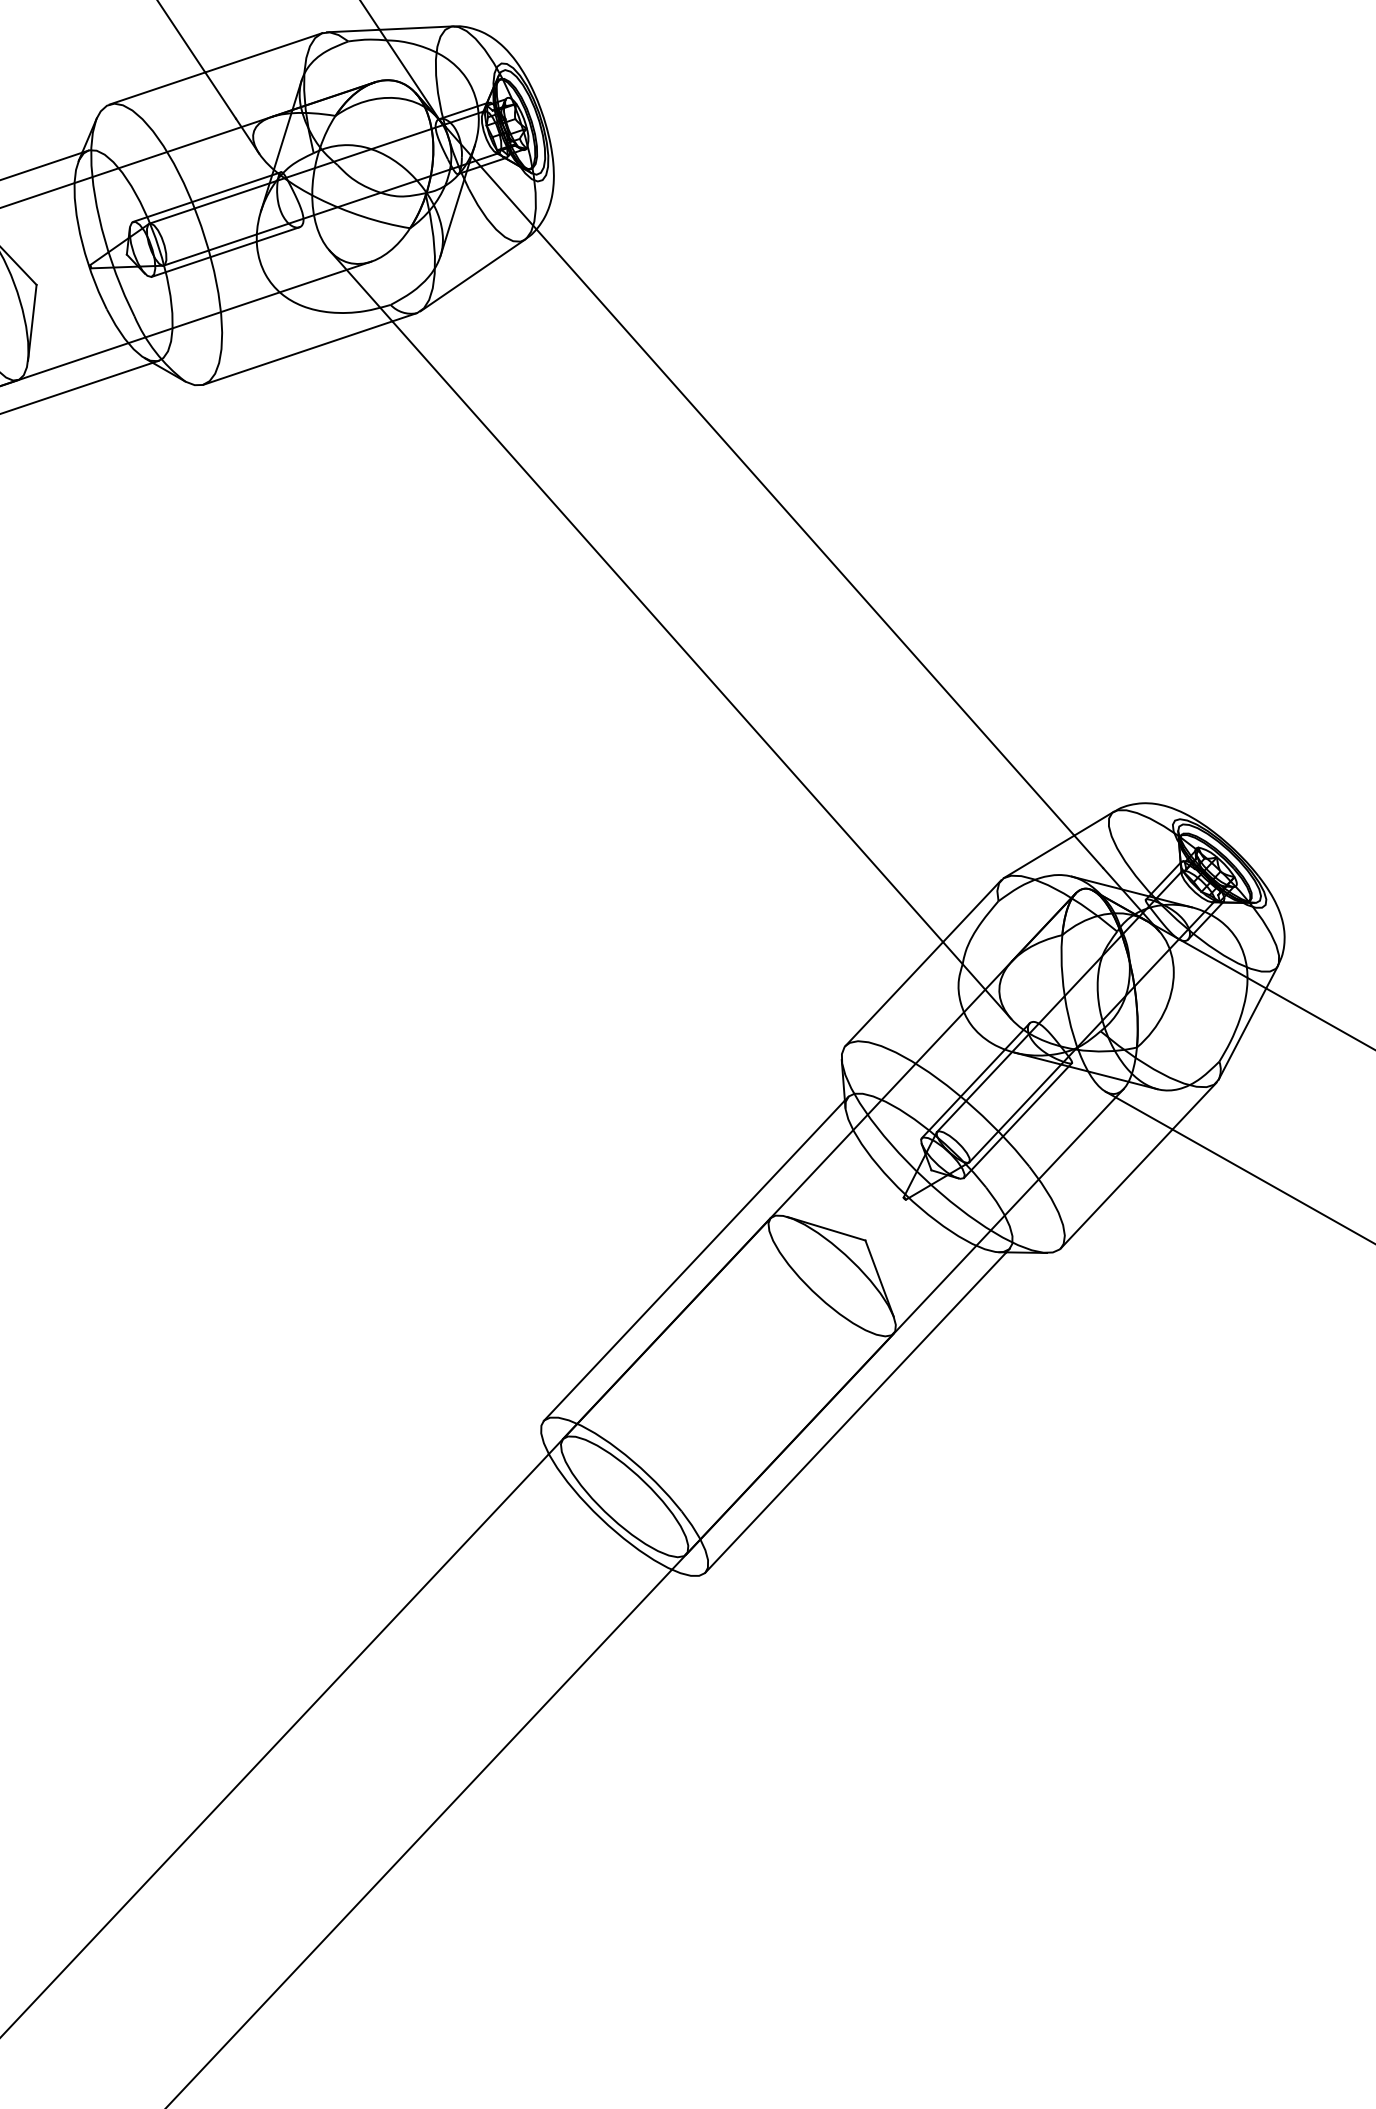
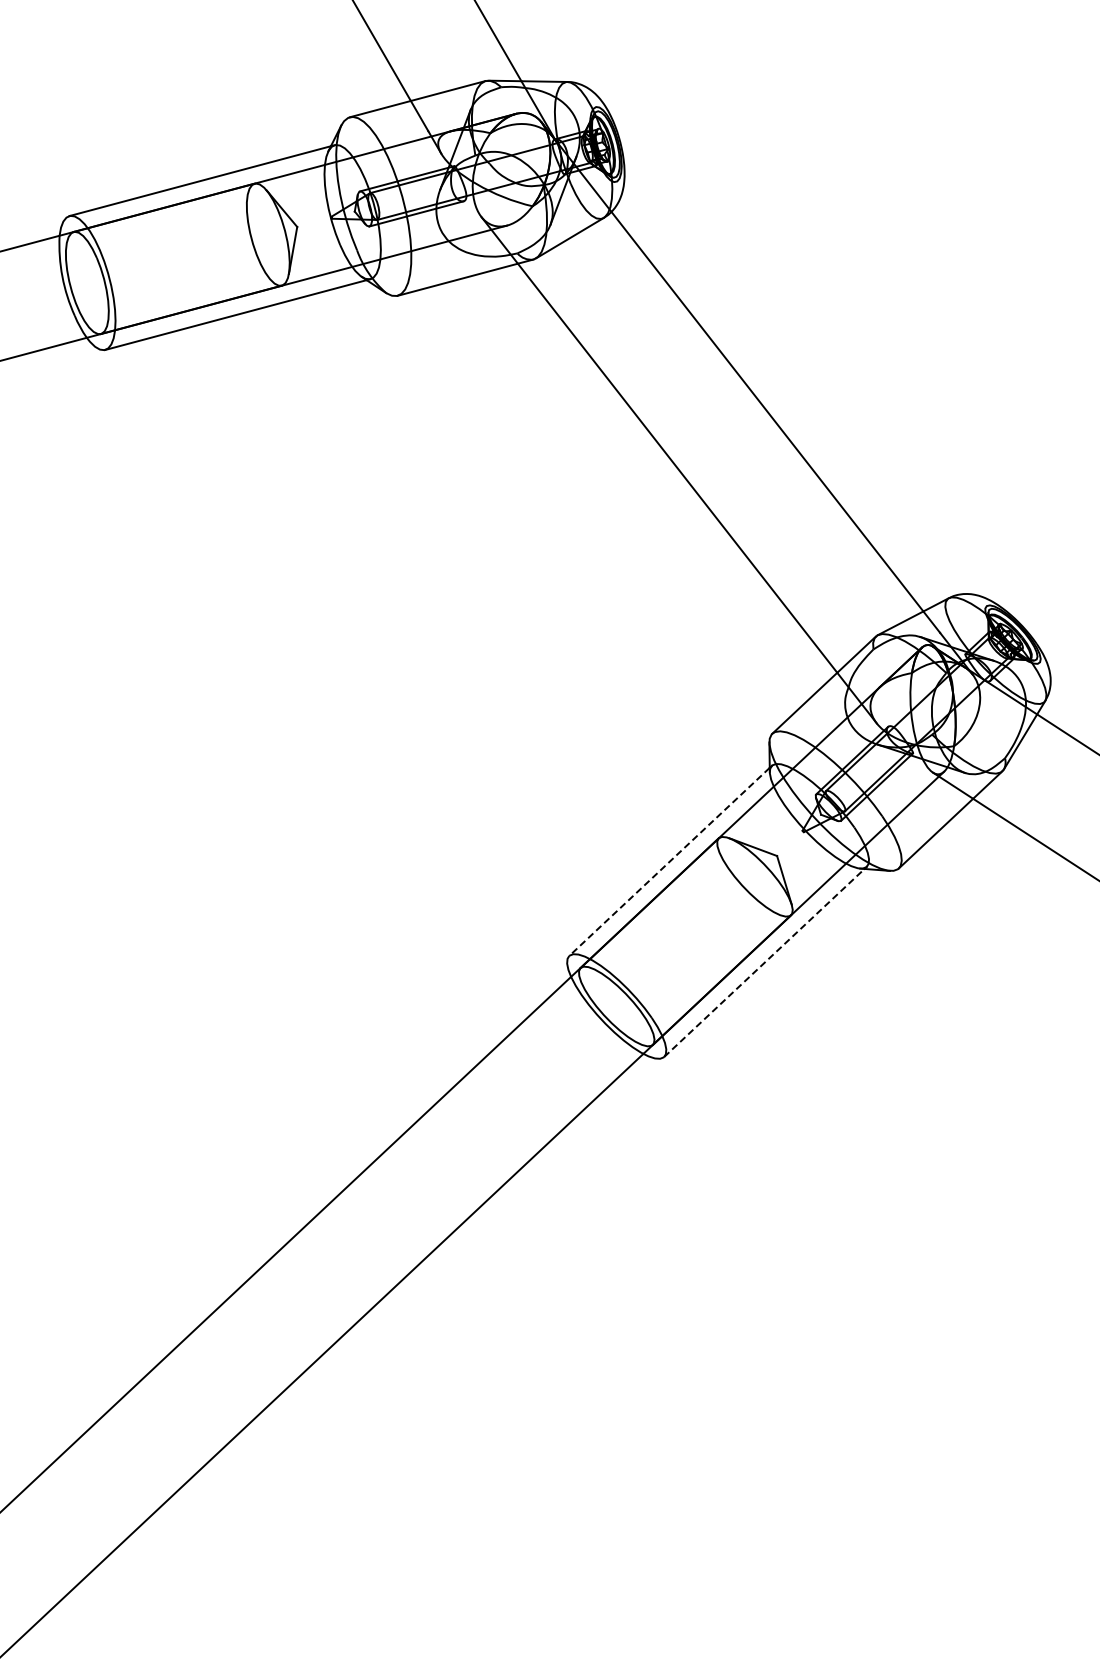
line: (694, 1261) -> (669, 862), solid -> dashed
line: (856, 1411) -> (764, 962), solid -> dashed

